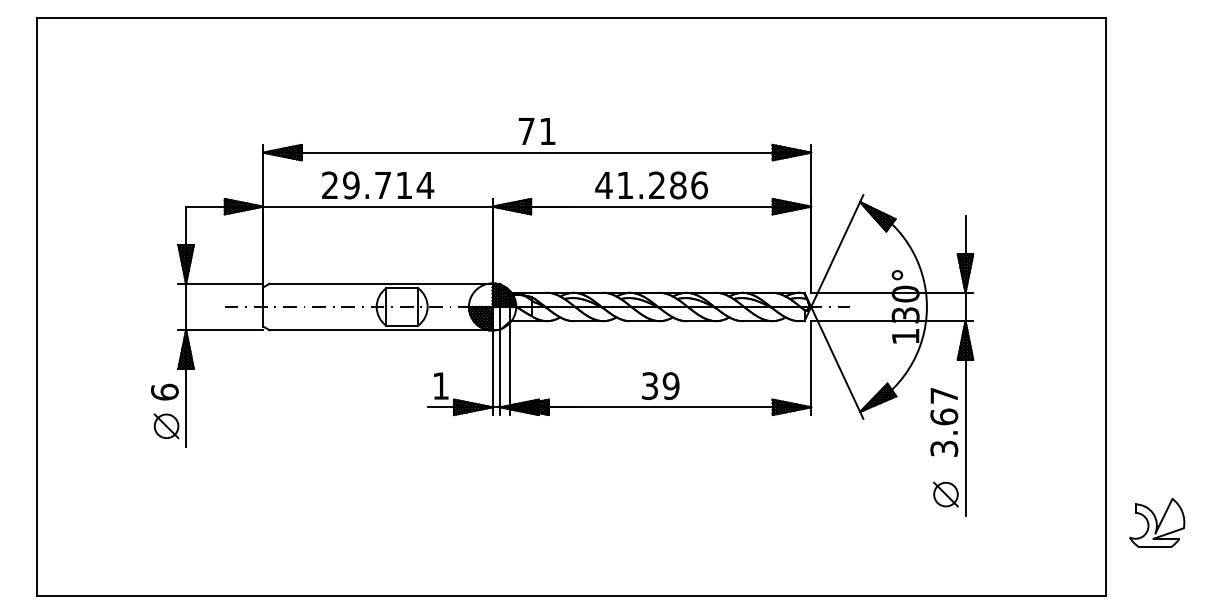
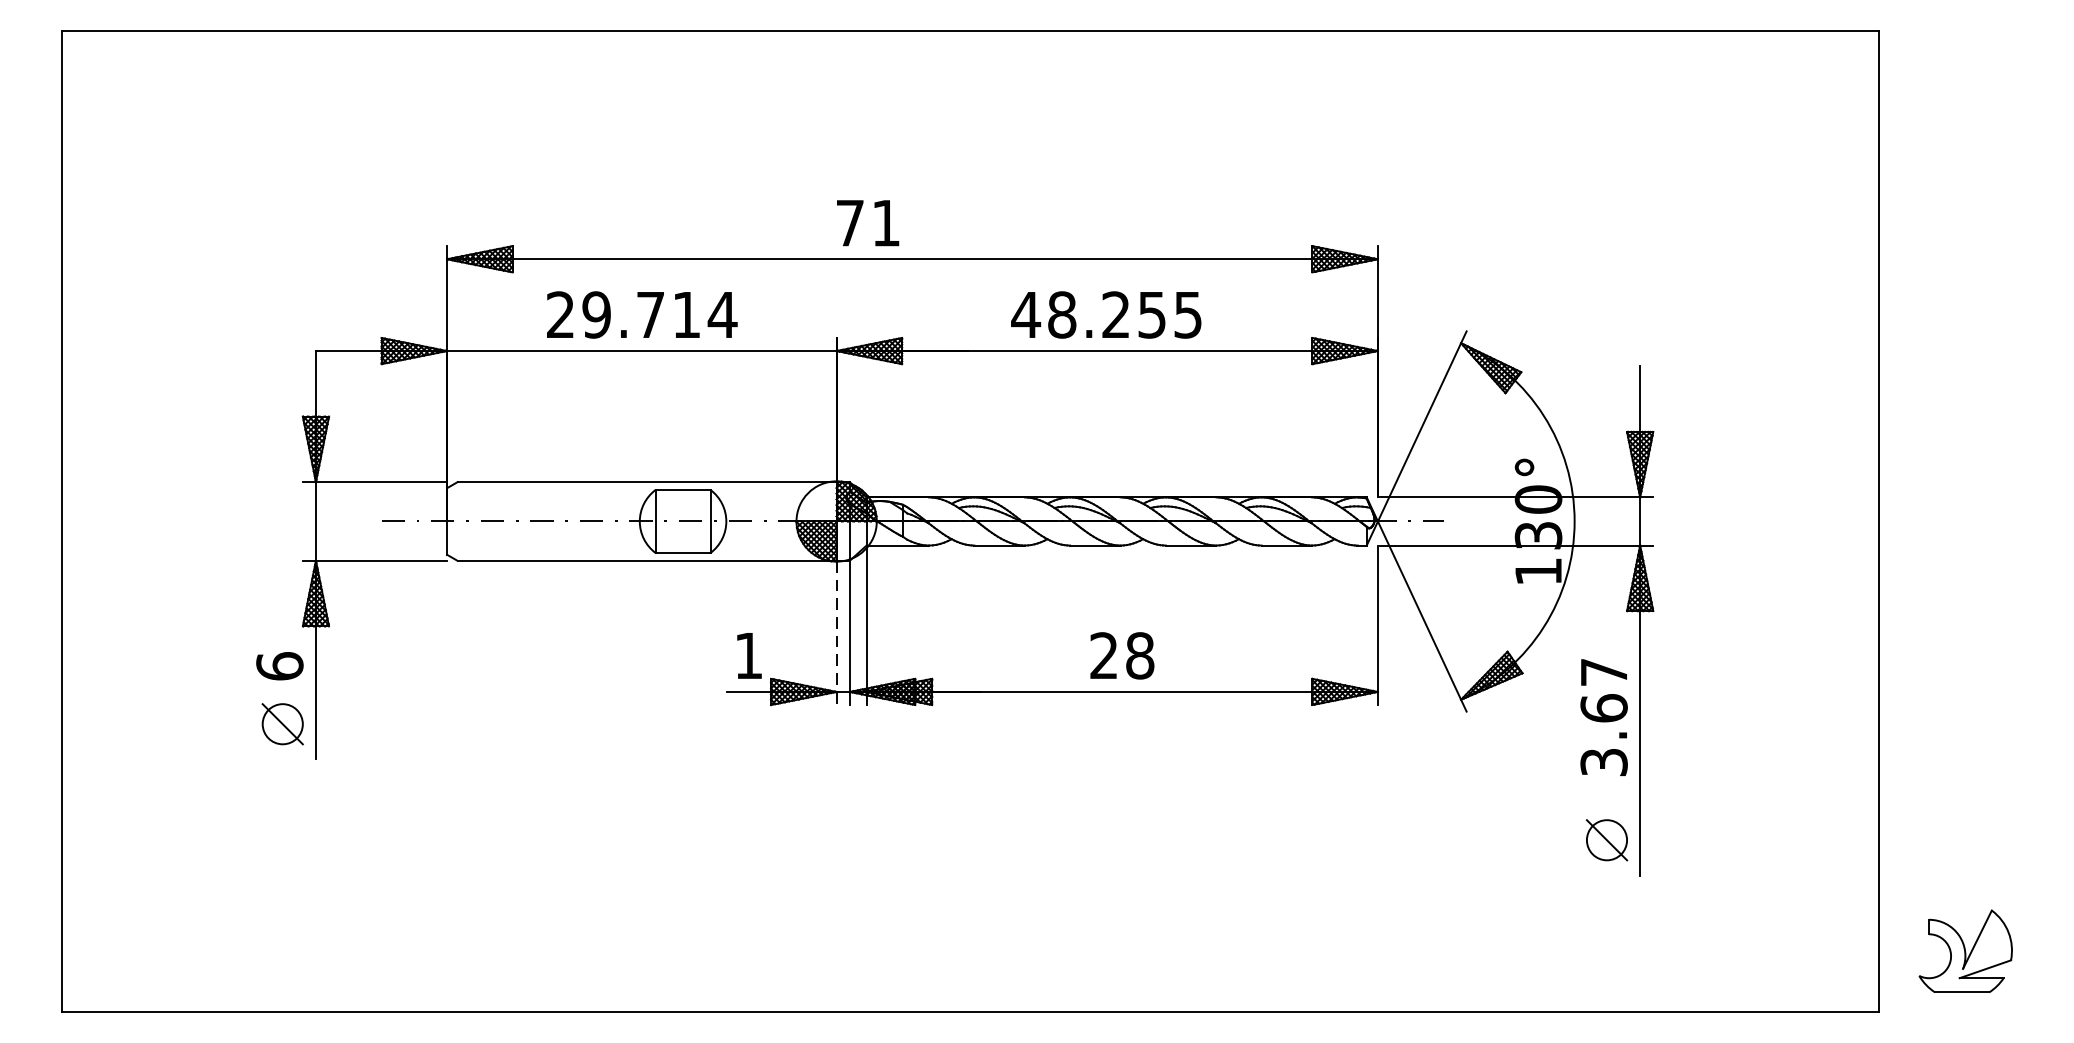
text: (536, 131) -> (867, 223), moved
text: (662, 185) -> (1125, 315), 41.286 -> 48.255
line: (492, 373) -> (836, 634), solid -> dashed
text: (660, 386) -> (1121, 656), 39 -> 28
part: (1157, 522) -> (1966, 950), moved

